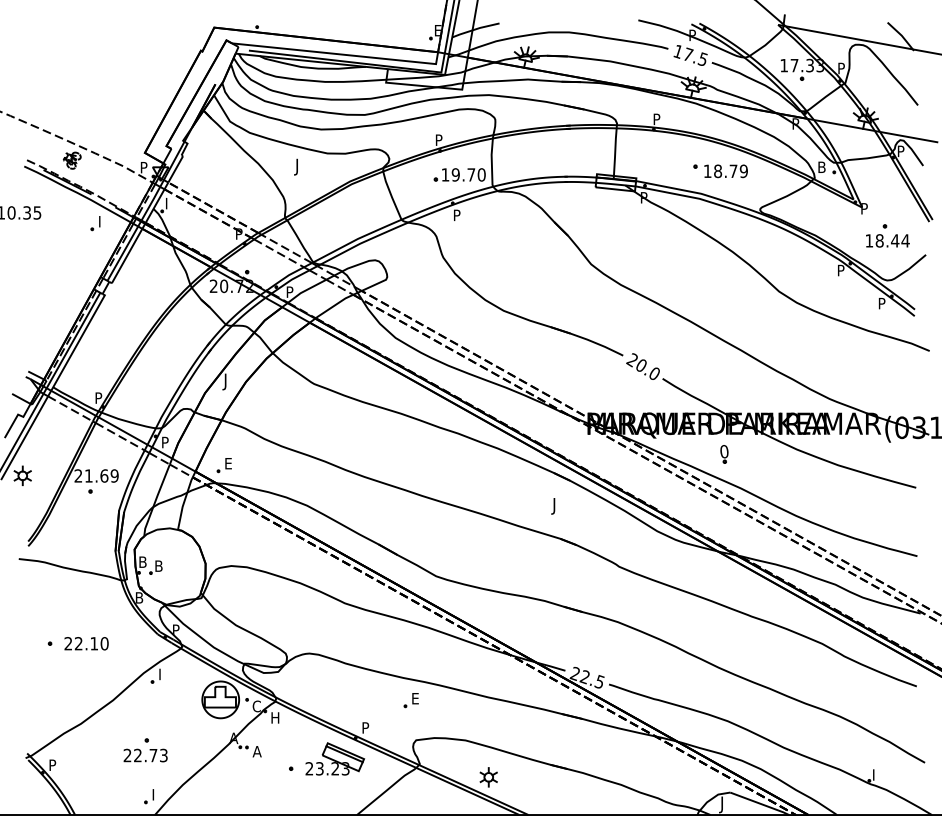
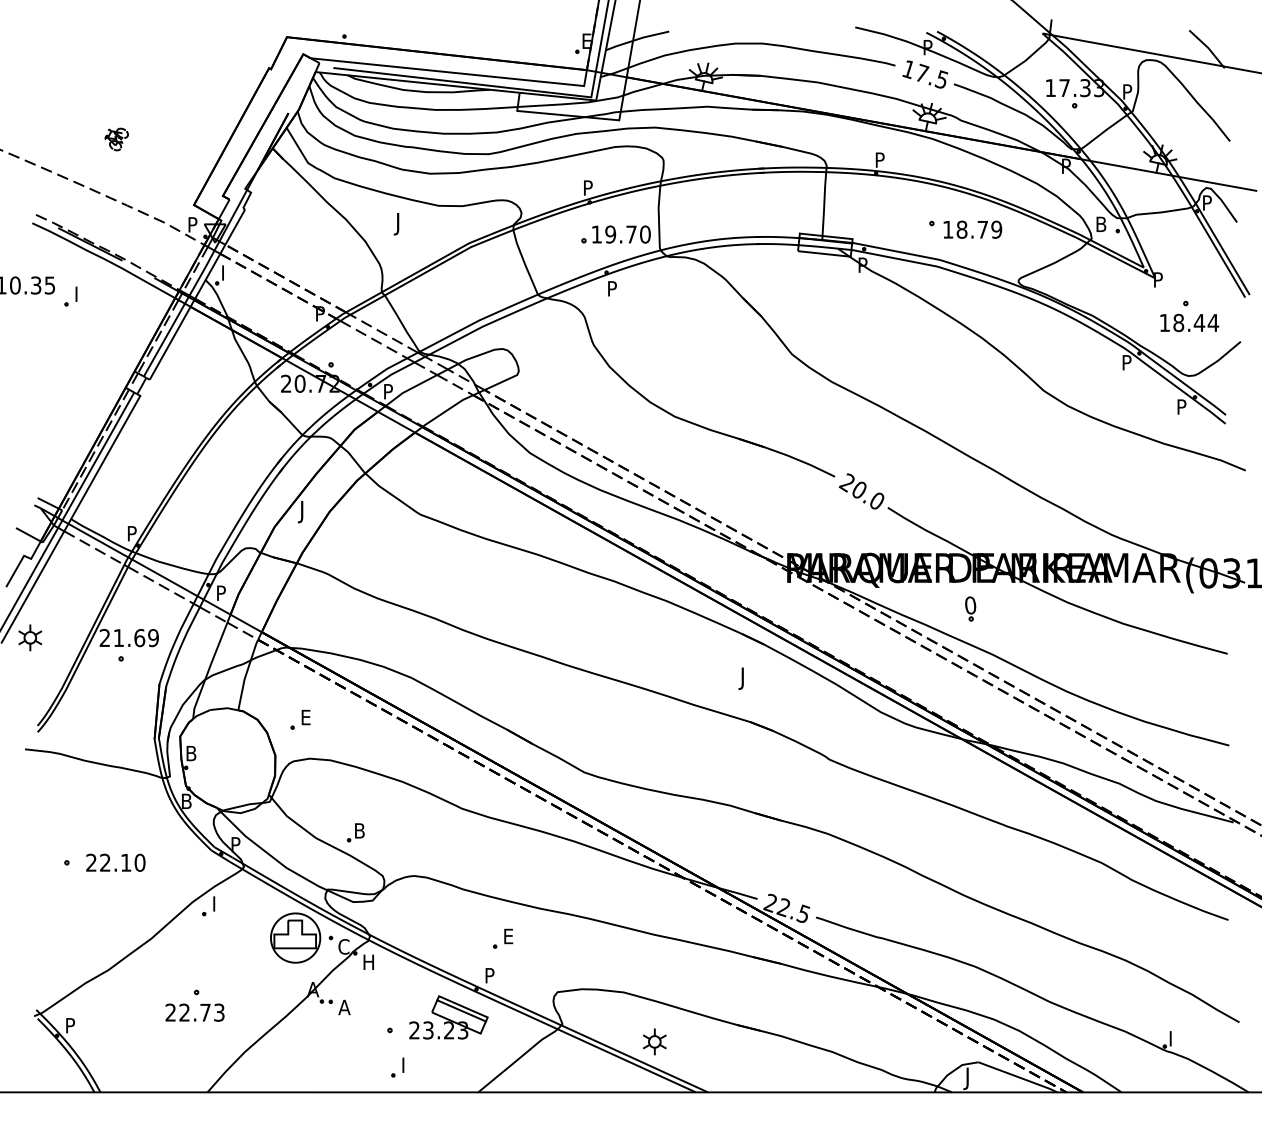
part: (72, 160) -> (116, 139), moved
part: (95, 223) -> (70, 296), moved
part: (224, 465) -> (300, 719), moved
part: (155, 567) -> (355, 832), moved
part: (411, 700) -> (503, 938), moved
part: (149, 796) -> (397, 1067), moved

